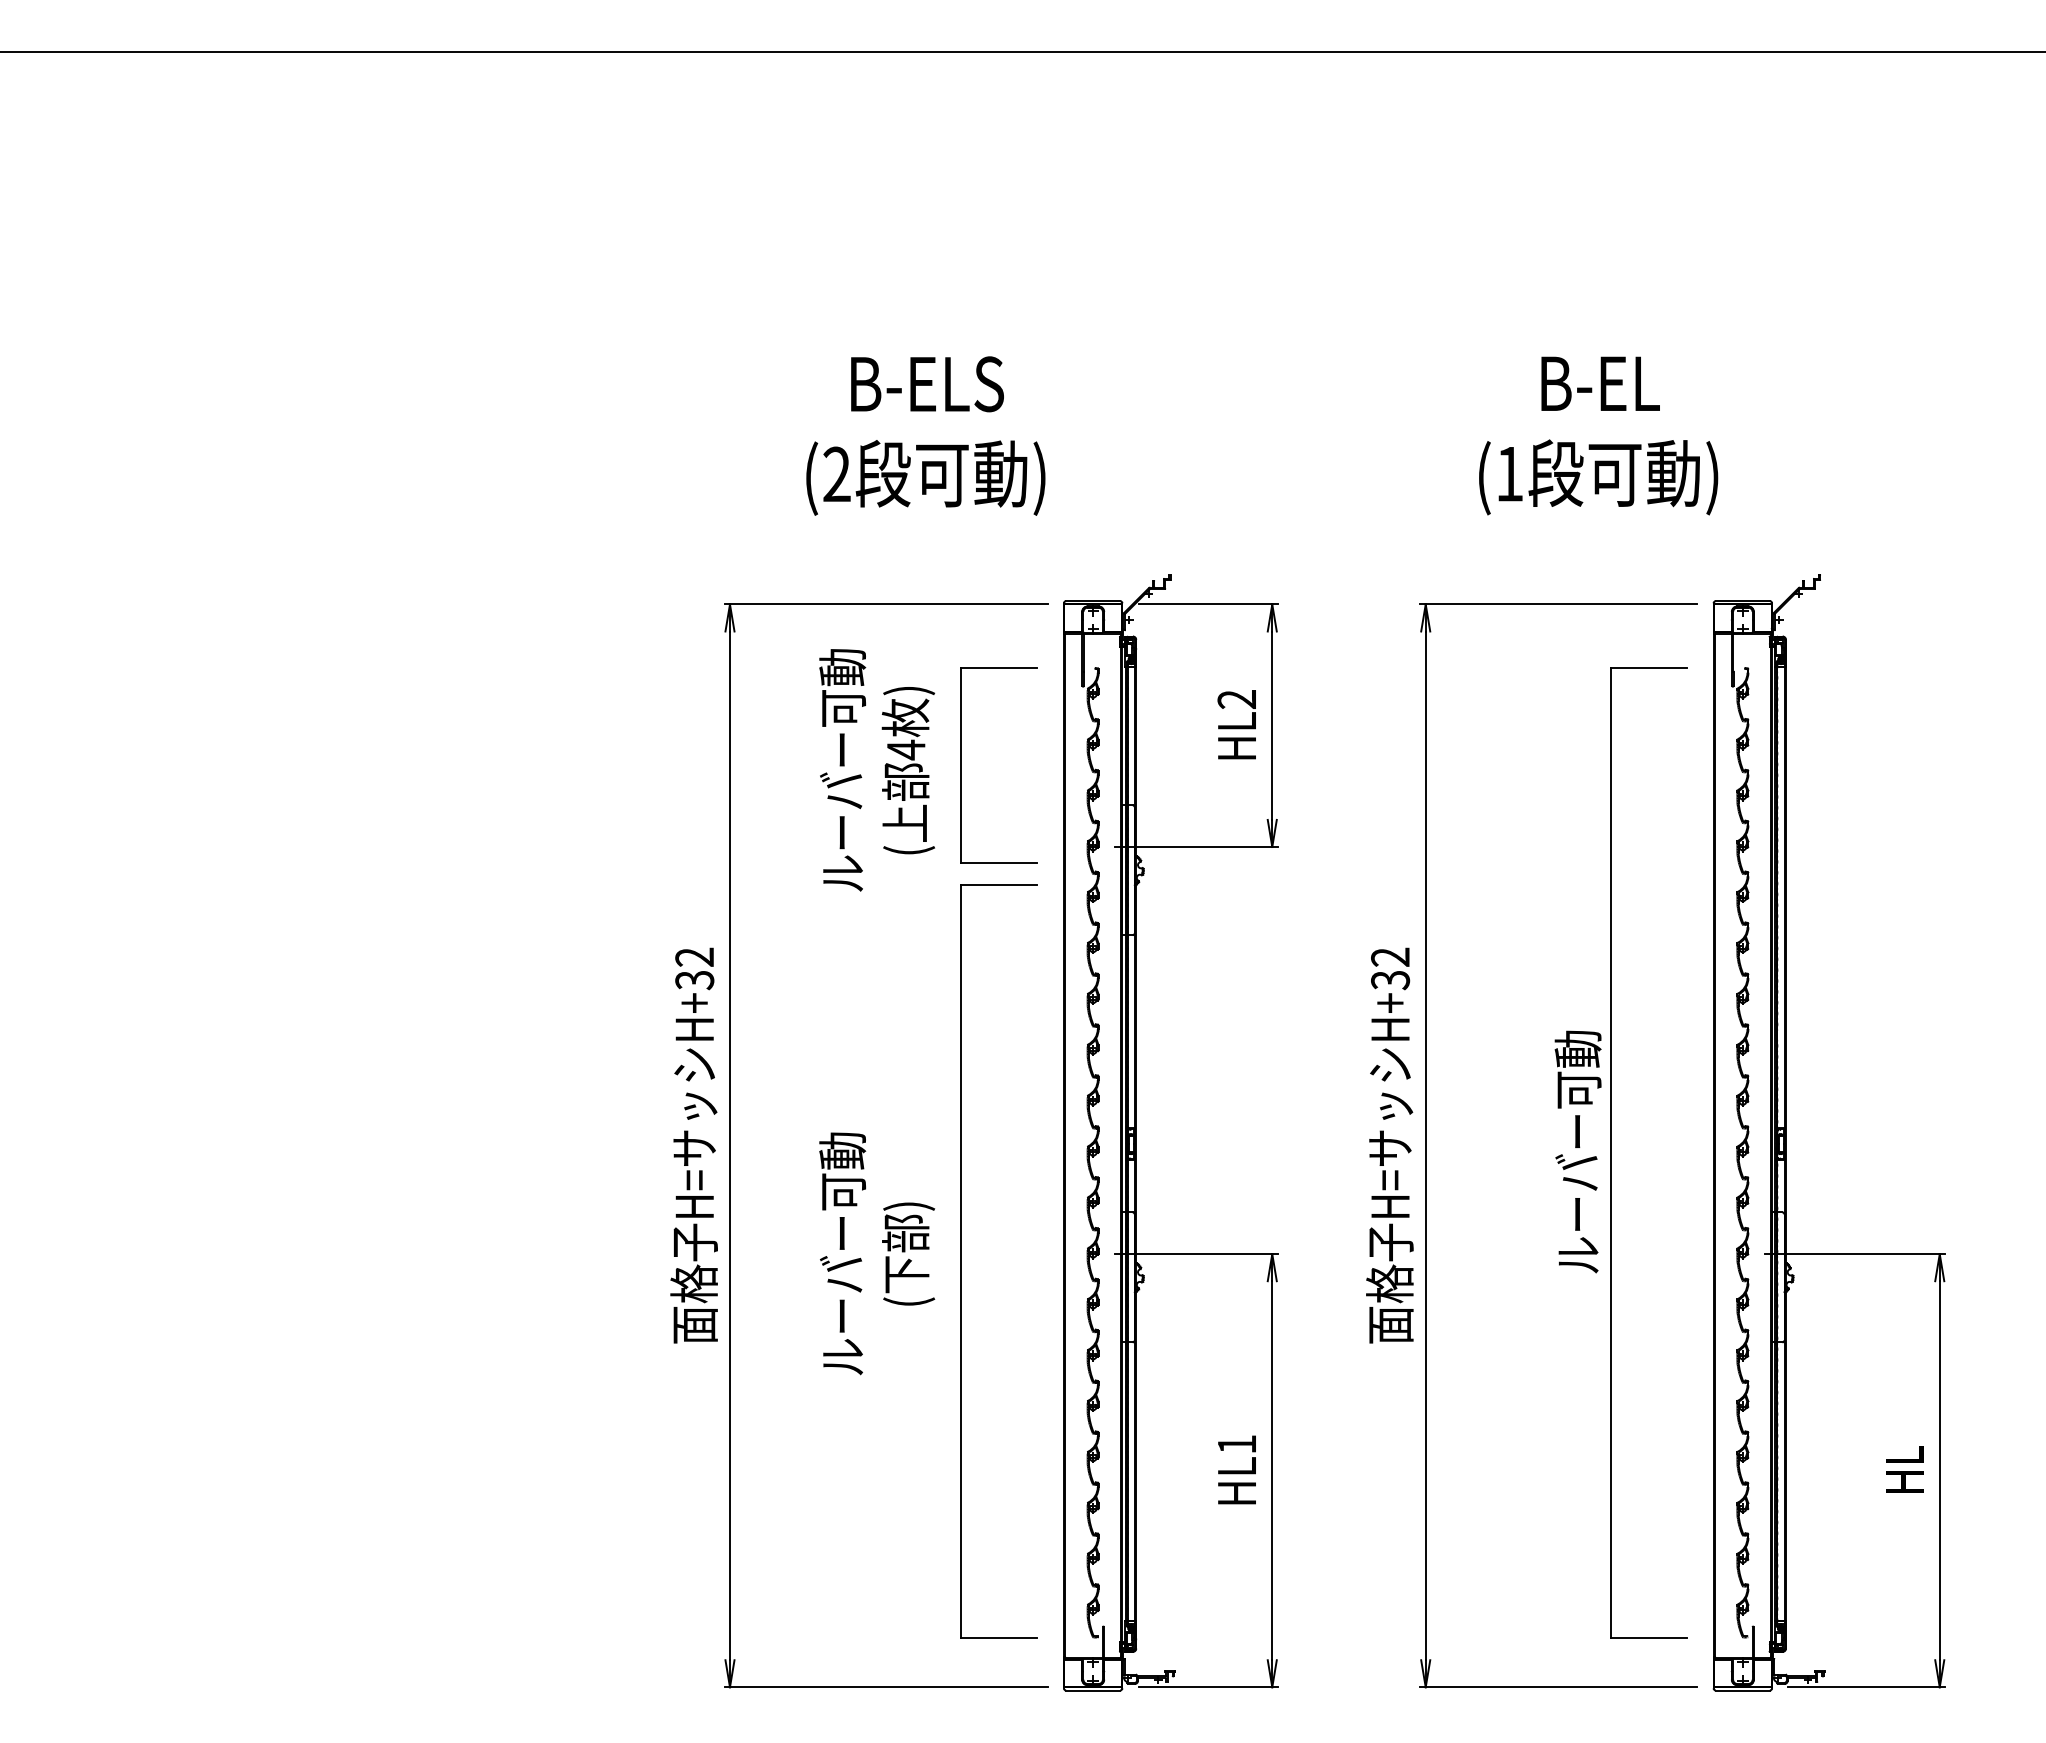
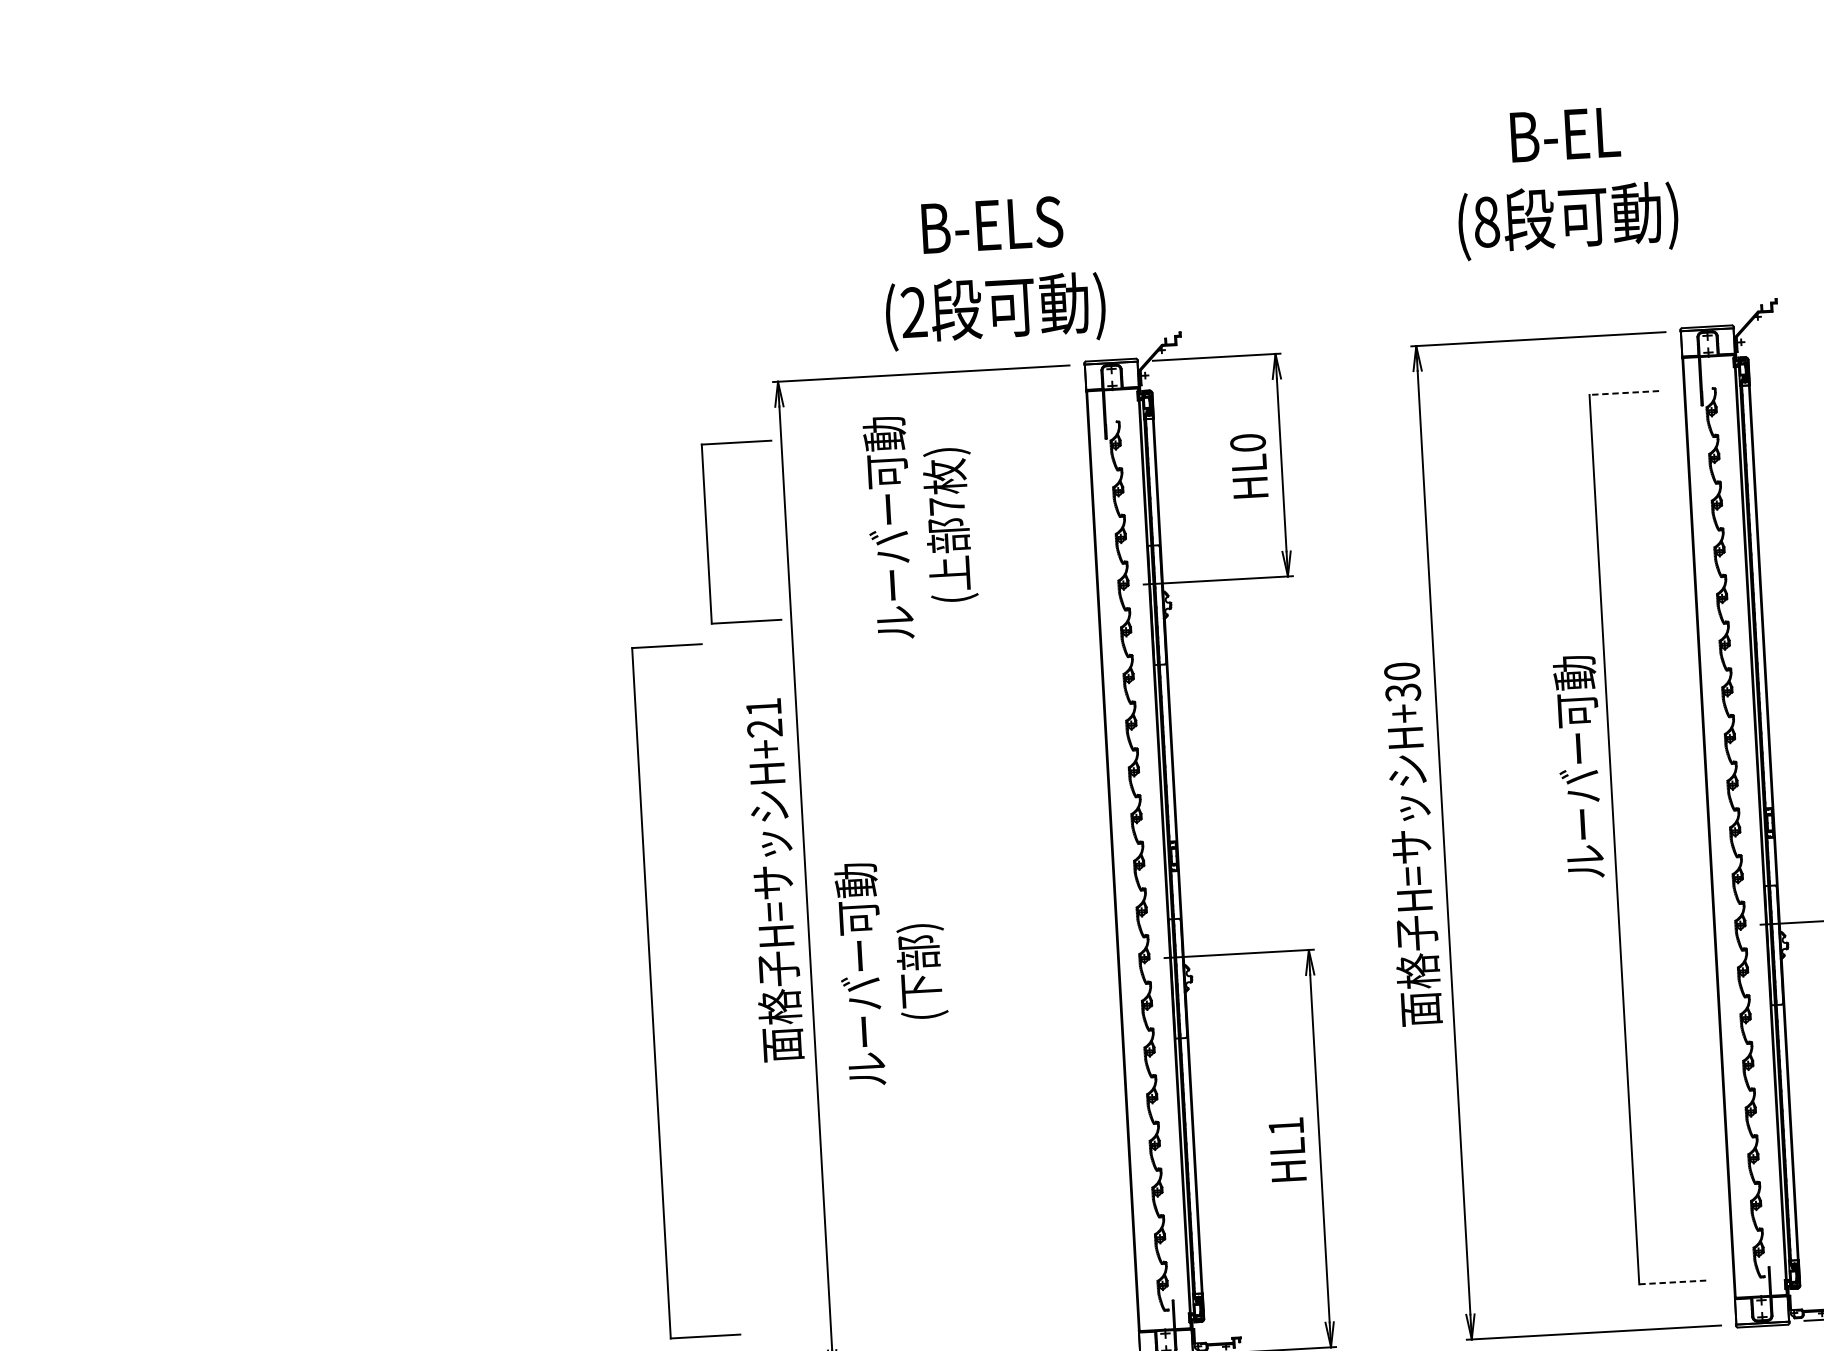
text: (925, 435) -> (993, 272), moved
text: (1509, 474) -> (1486, 222), (1 -> (8
line: (1648, 668) -> (1623, 393), solid -> dashed
text: (1236, 699) -> (1247, 442), HL2 -> HL0
text: (906, 749) -> (947, 505), 4 -> 7
part: (961, 765) -> (706, 533), moved
text: (1390, 956) -> (1402, 670), H+32 -> H+30
text: (694, 968) -> (764, 717), H+32 -> H+21
text: (1577, 1151) -> (1579, 766), moved
text: (877, 1253) -> (893, 972), moved
part: (961, 1261) -> (651, 993), moved
line: (1648, 1637) -> (1673, 1282), solid -> dashed

